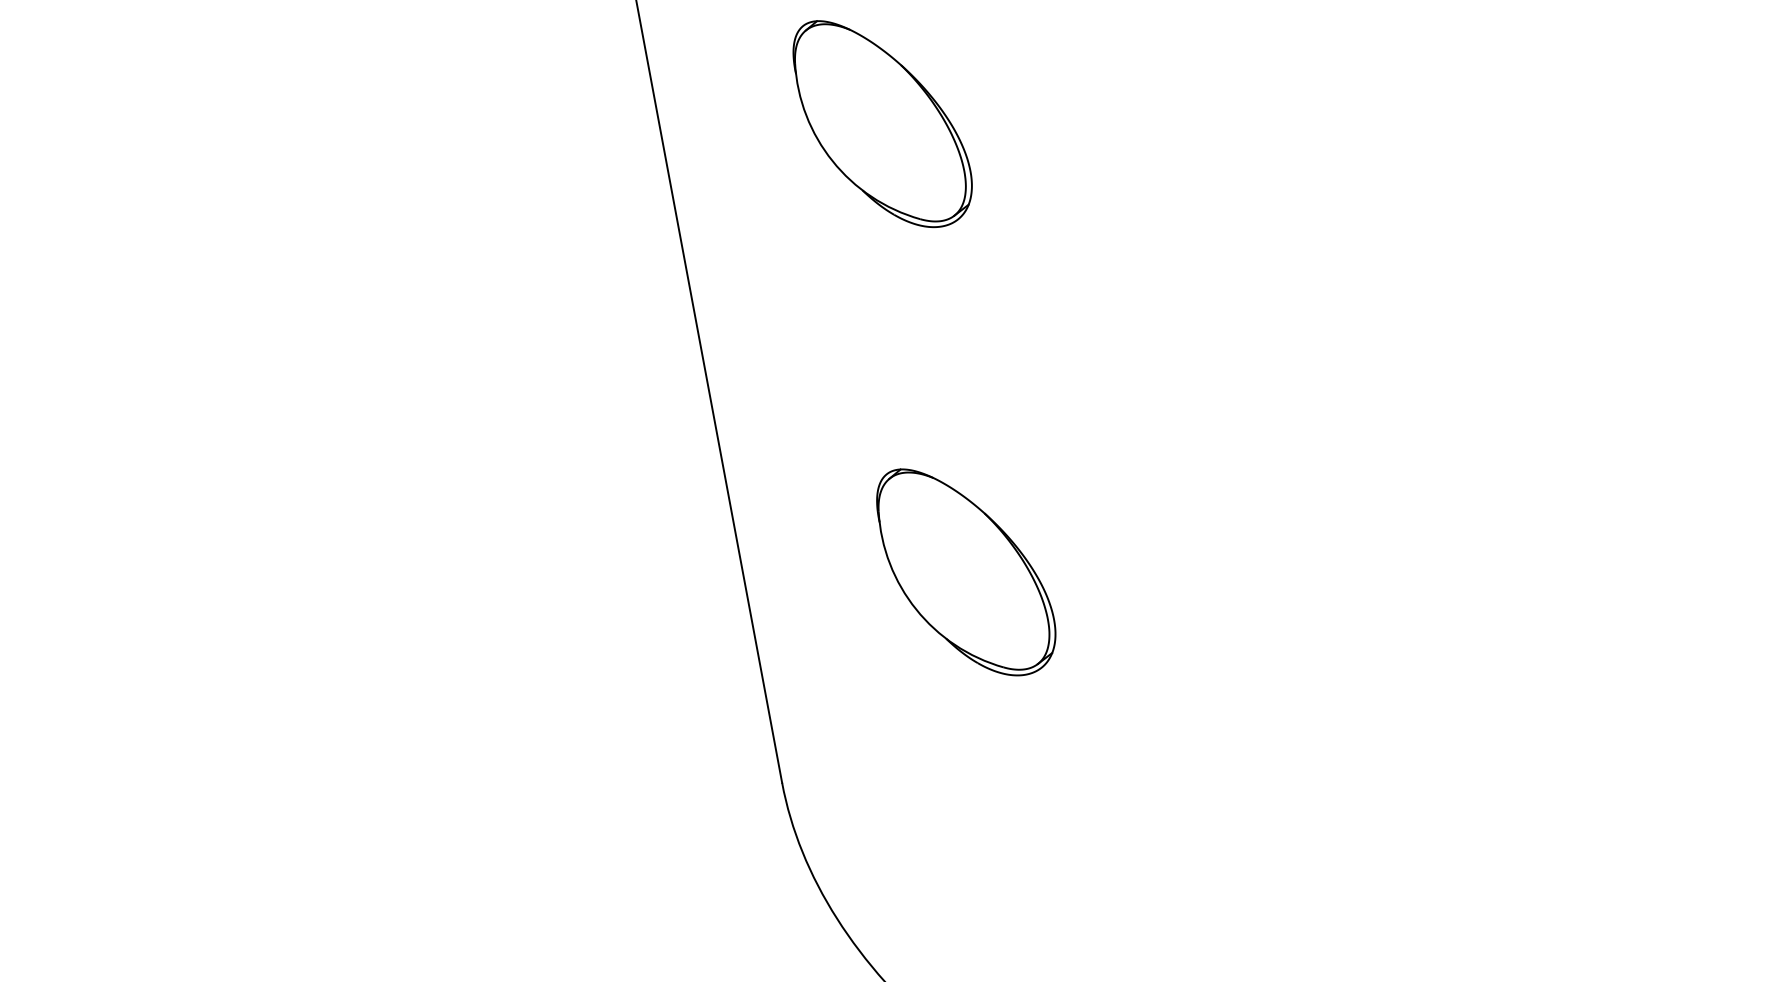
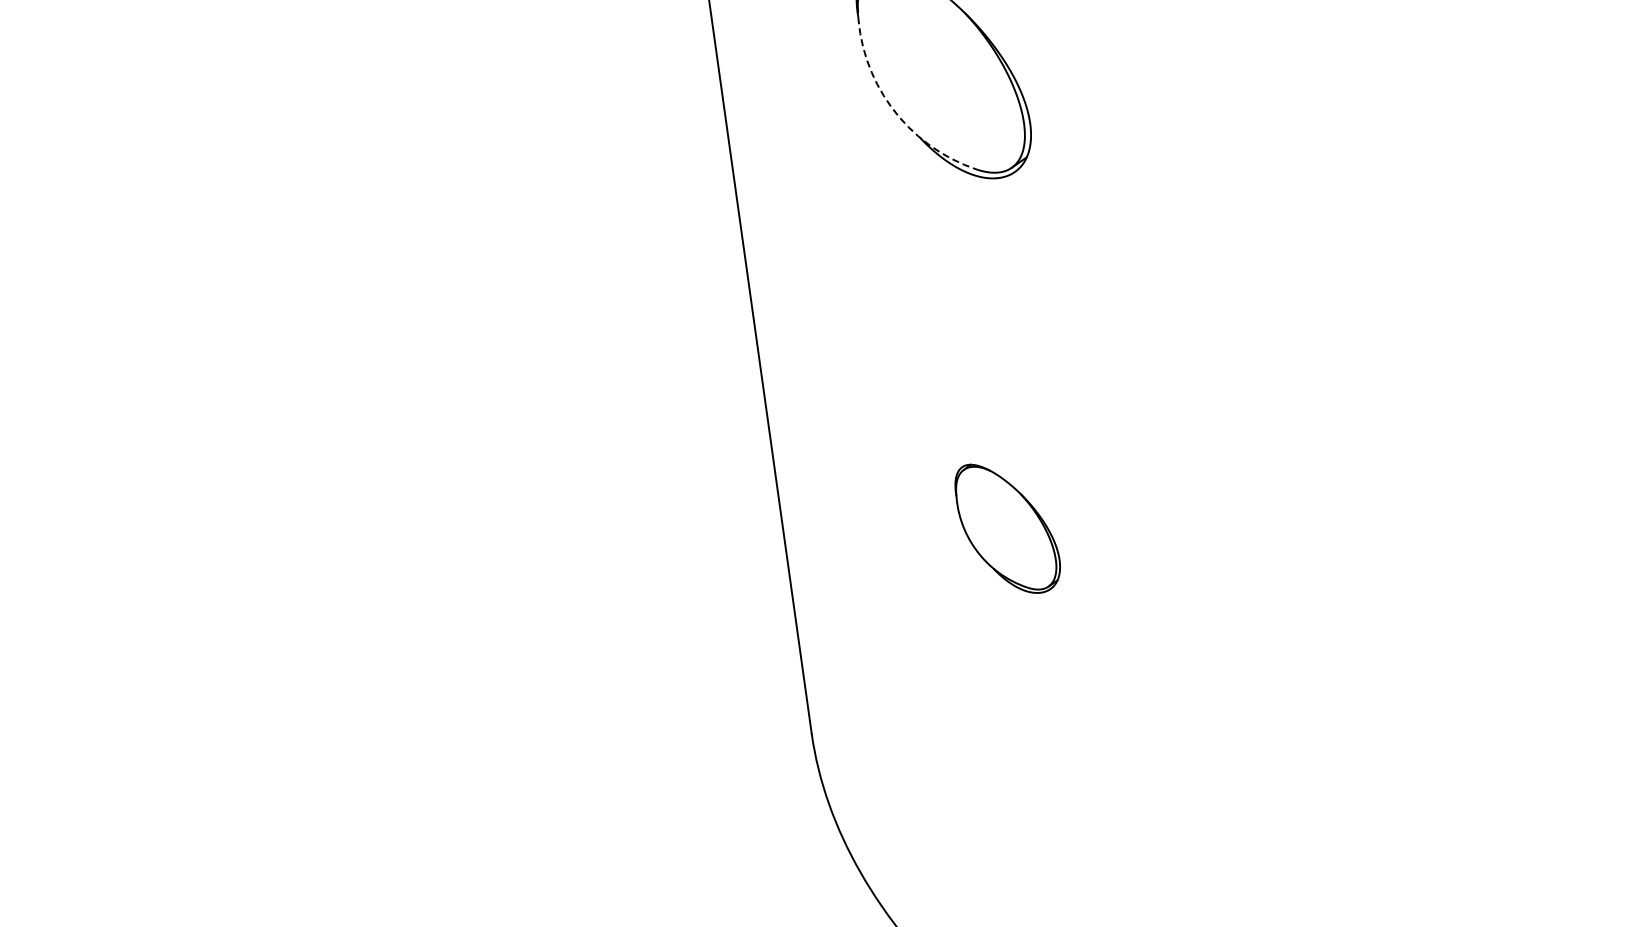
arc: (832, 161) -> (891, 107), solid -> dashed
part: (966, 572) -> (1007, 529), size x0.6

